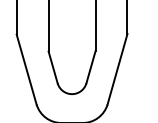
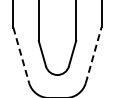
line: (117, 68) -> (93, 54), solid -> dashed
line: (26, 69) -> (21, 55), solid -> dashed

